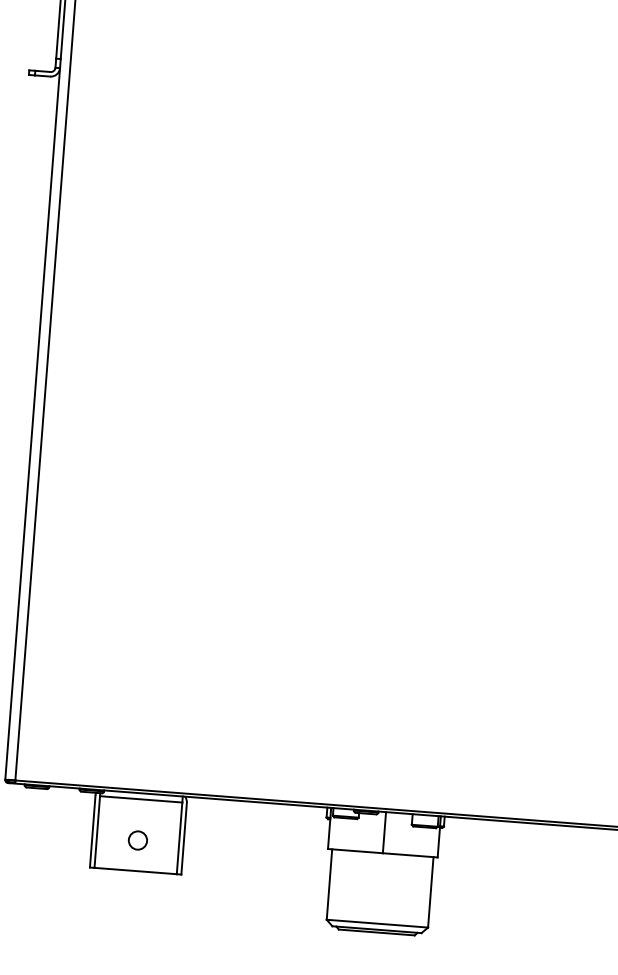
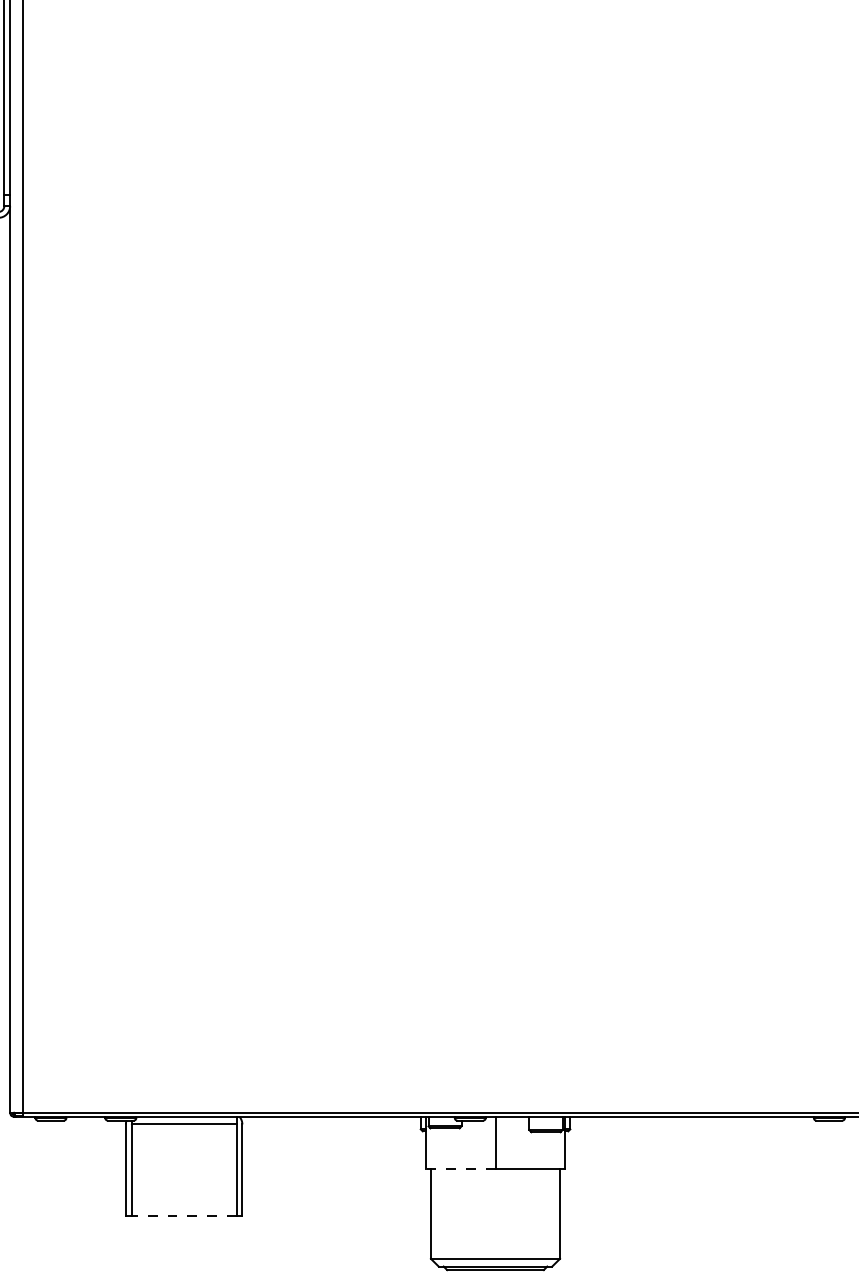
circle: (137, 840) -> (183, 1176), removed
line: (355, 851) -> (460, 1169), solid -> dashed
line: (135, 870) -> (183, 1215), solid -> dashed

